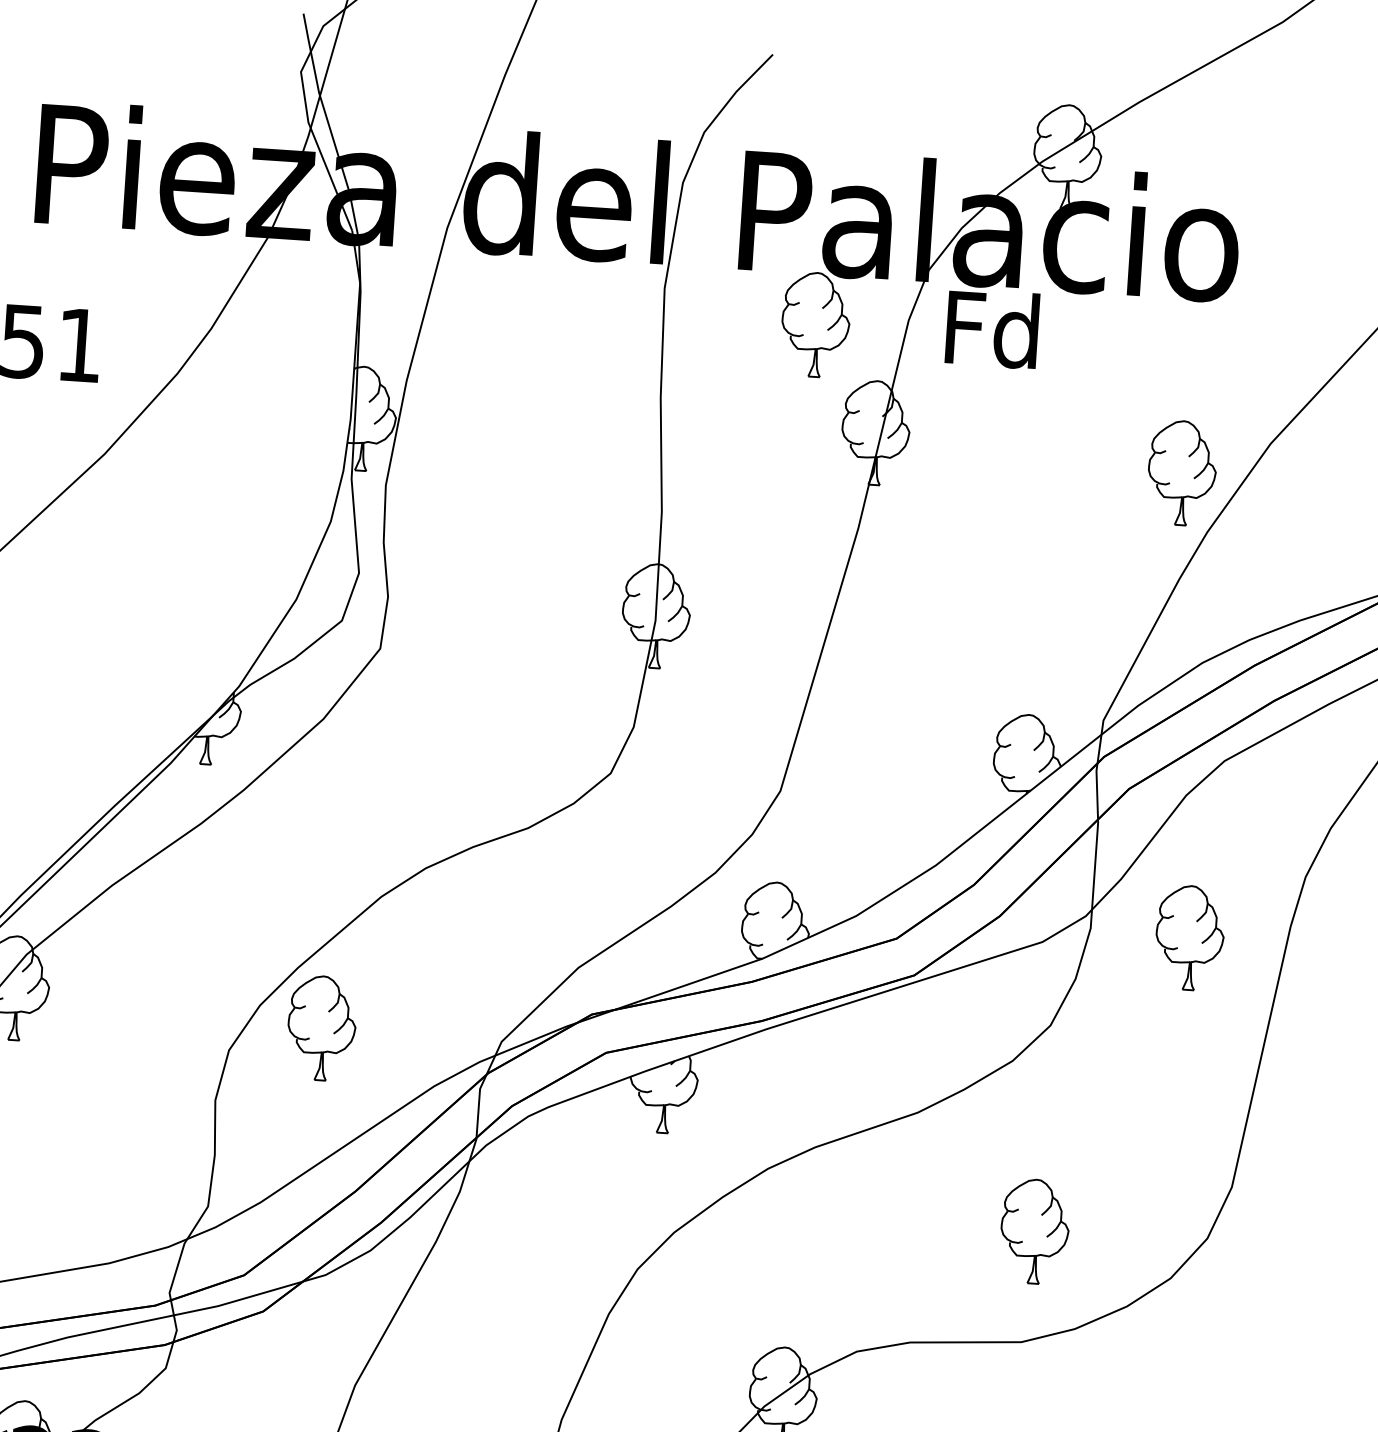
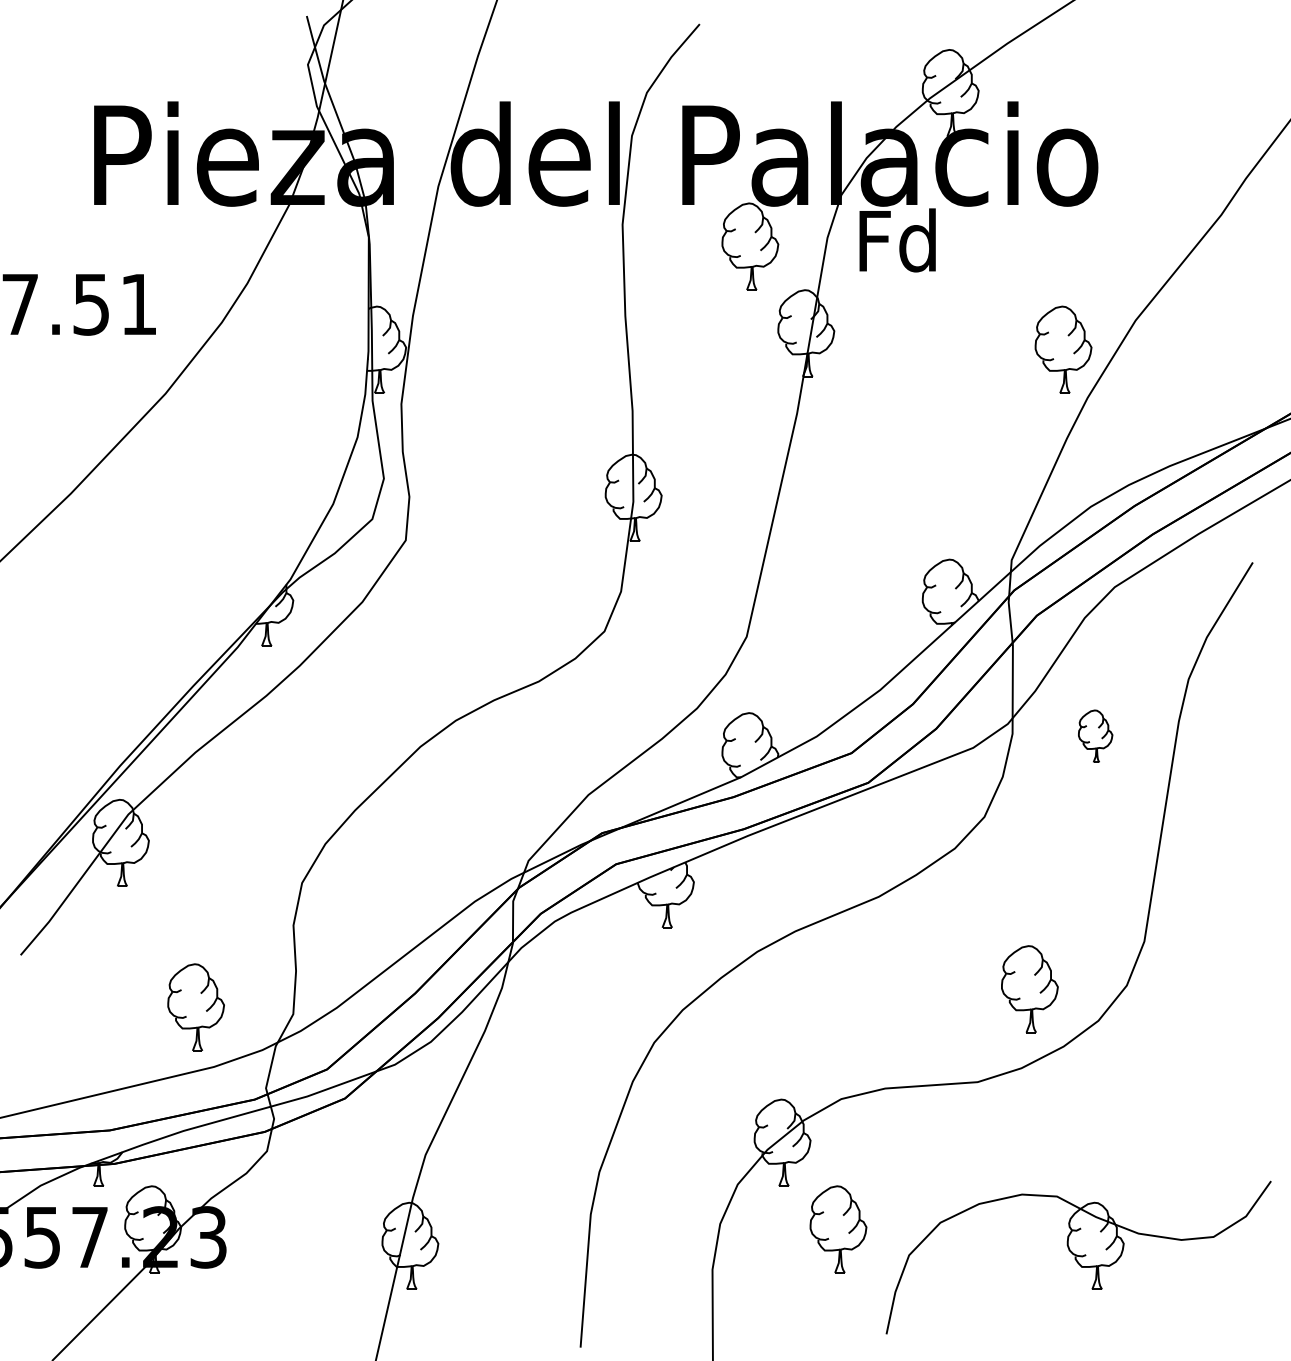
part: (1189, 938) -> (1095, 736), size x0.6
part: (321, 1028) -> (195, 1007), moved
part: (1034, 1231) -> (1029, 989), moved

